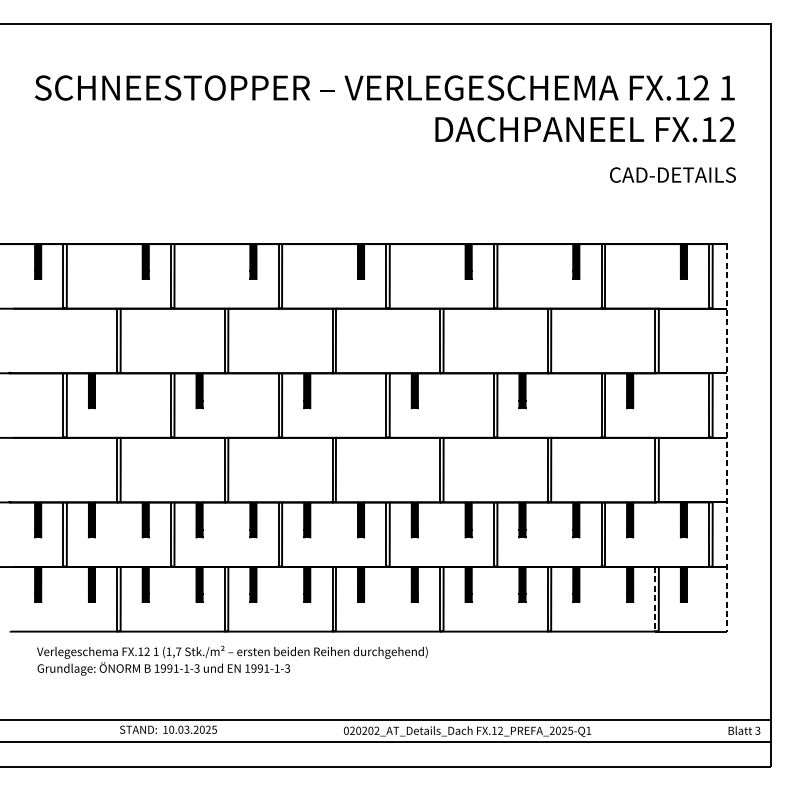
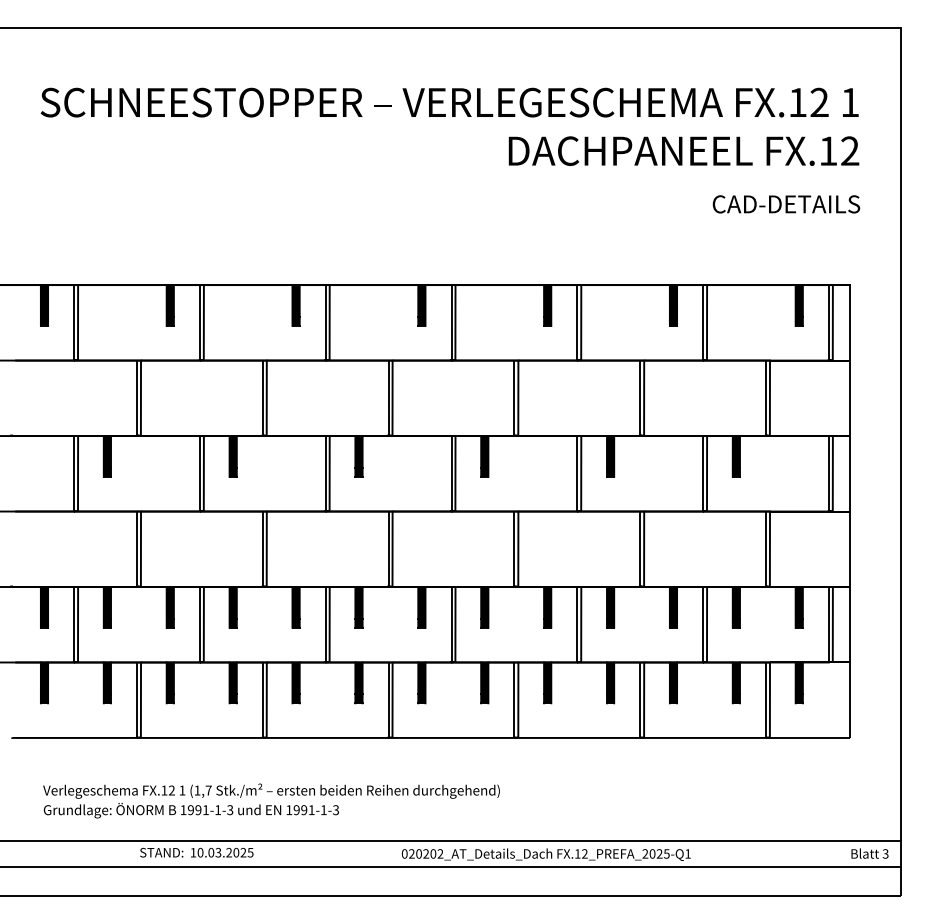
line: (726, 437) -> (849, 511), dashed -> solid
line: (655, 598) -> (765, 699), dashed -> solid
text: (232, 660) -> (271, 800), moved

